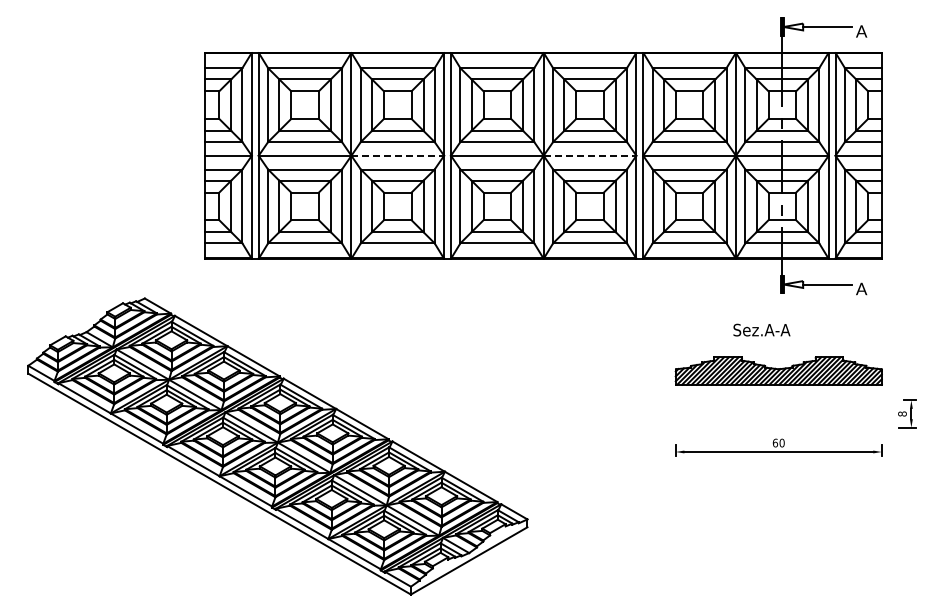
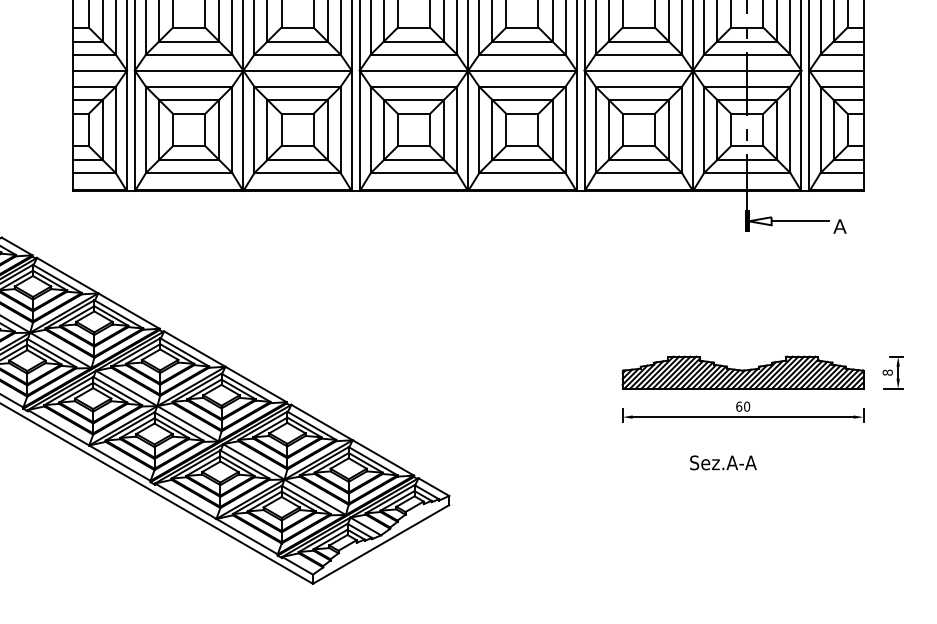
line: (398, 155) -> (298, 70), dashed -> solid
line: (590, 155) -> (522, 70), dashed -> solid
text: (761, 329) -> (722, 462), moved
part: (778, 370) -> (742, 372), moved

